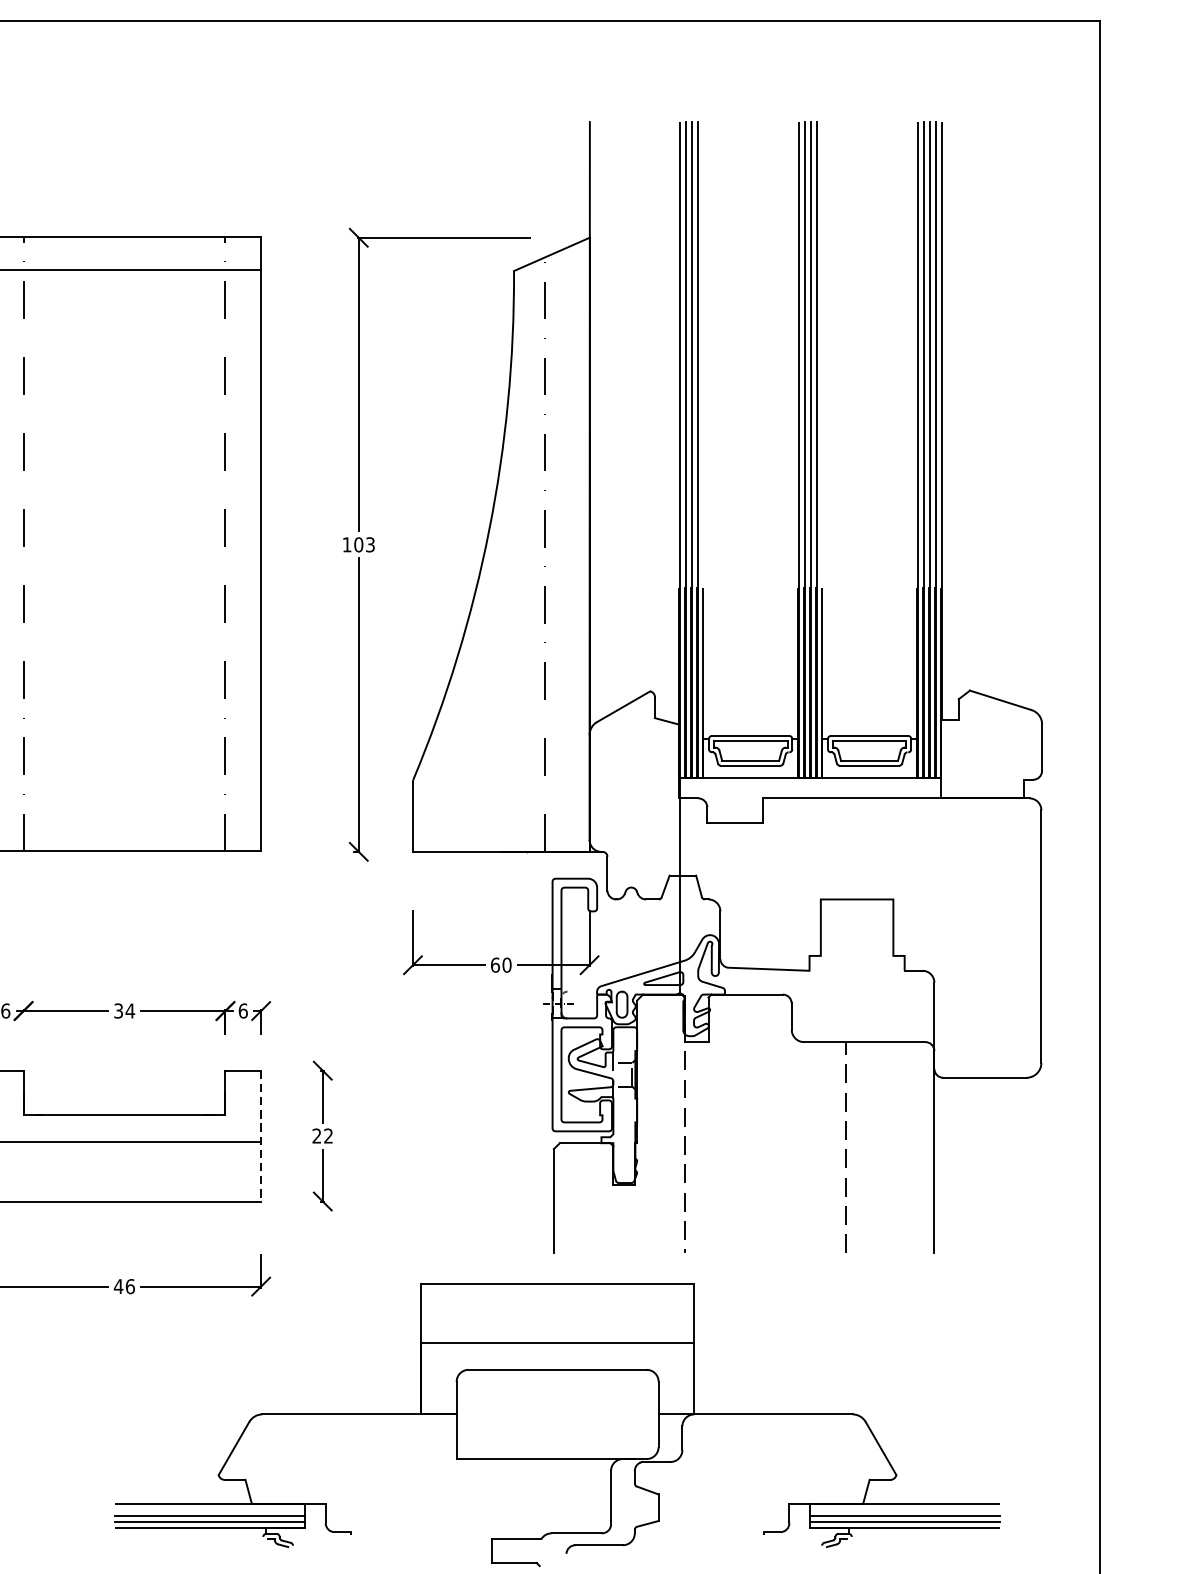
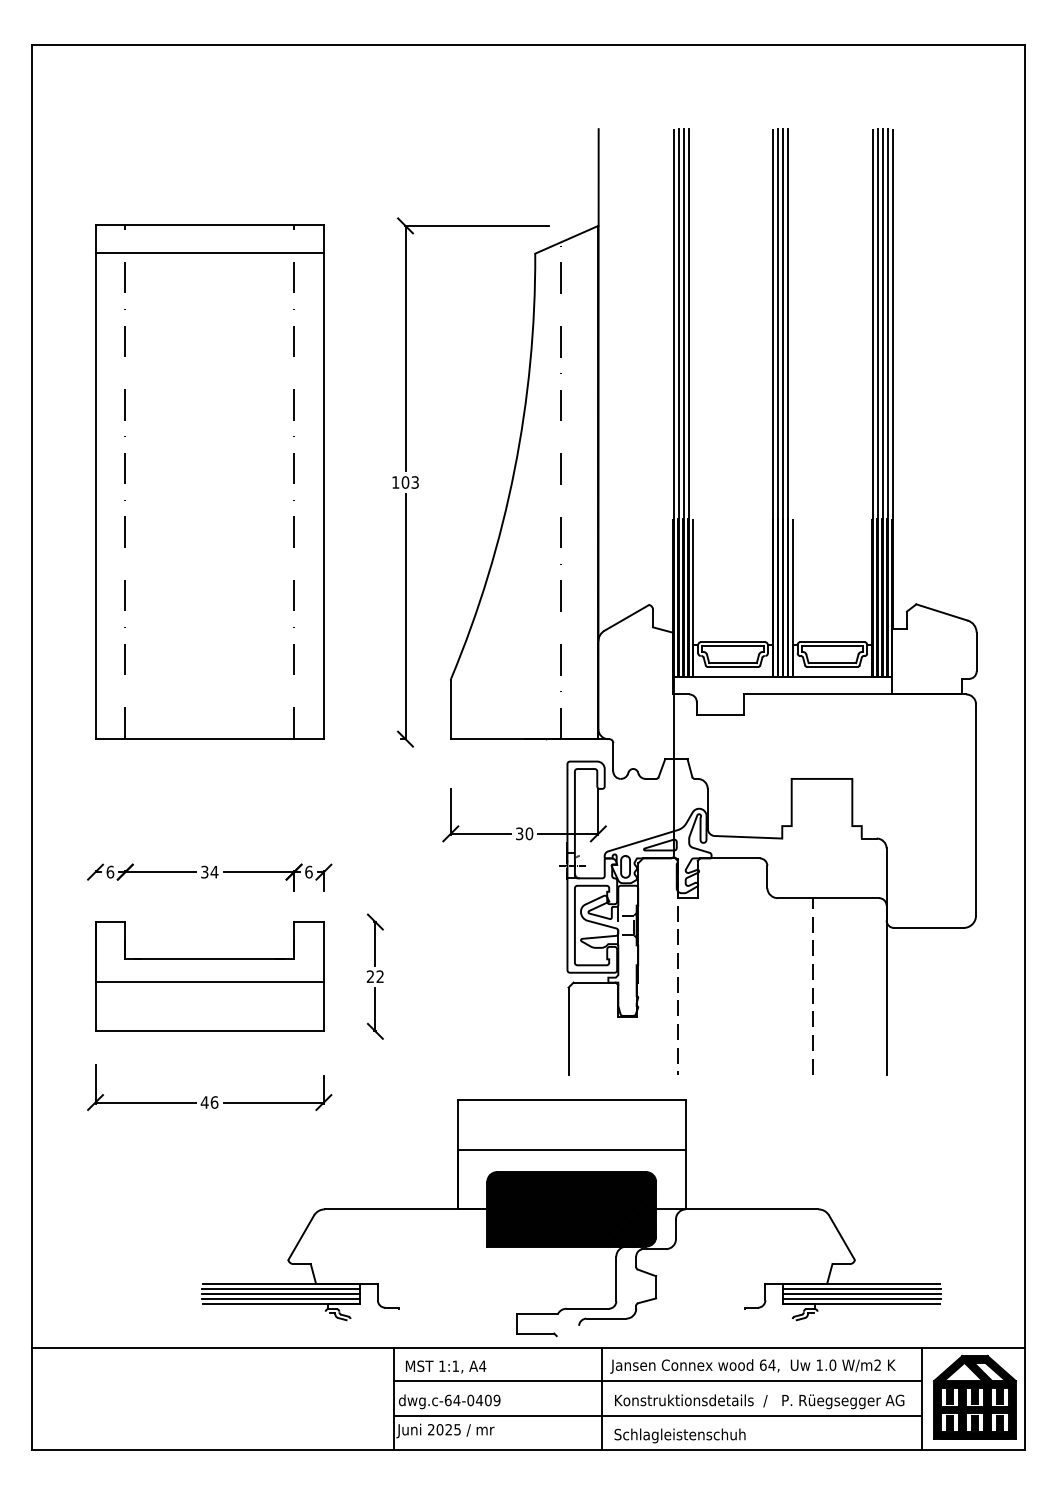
text: (495, 964) -> (519, 833), 60 -> 30
line: (260, 1135) -> (323, 976), dashed -> solid
hatch: (557, 1414) -> (571, 1209), added
line: (209, 1510) -> (280, 1289), added
line: (904, 1510) -> (861, 1289), added

